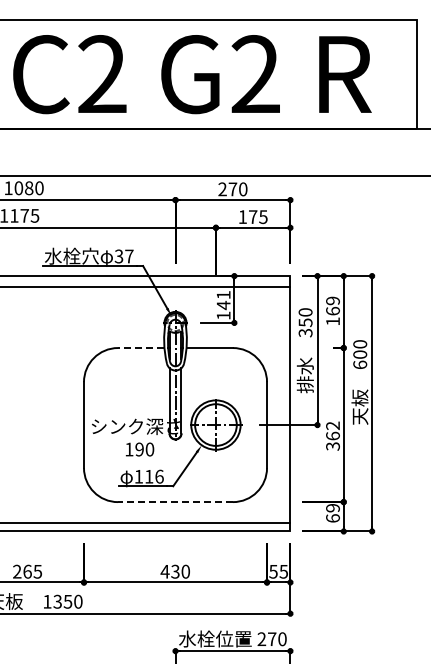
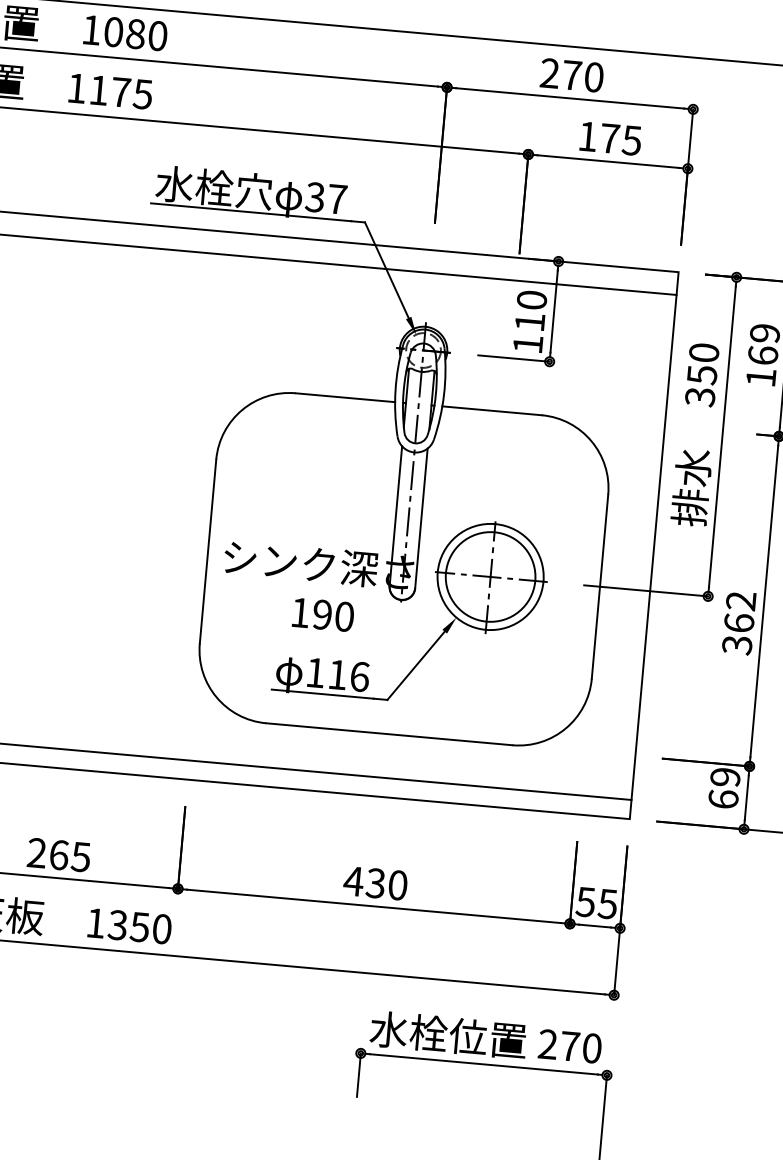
text: (223, 300) -> (530, 311), 141 -> 110
line: (140, 348) -> (343, 398), dashed -> solid
line: (175, 502) -> (389, 735), dashed -> solid

